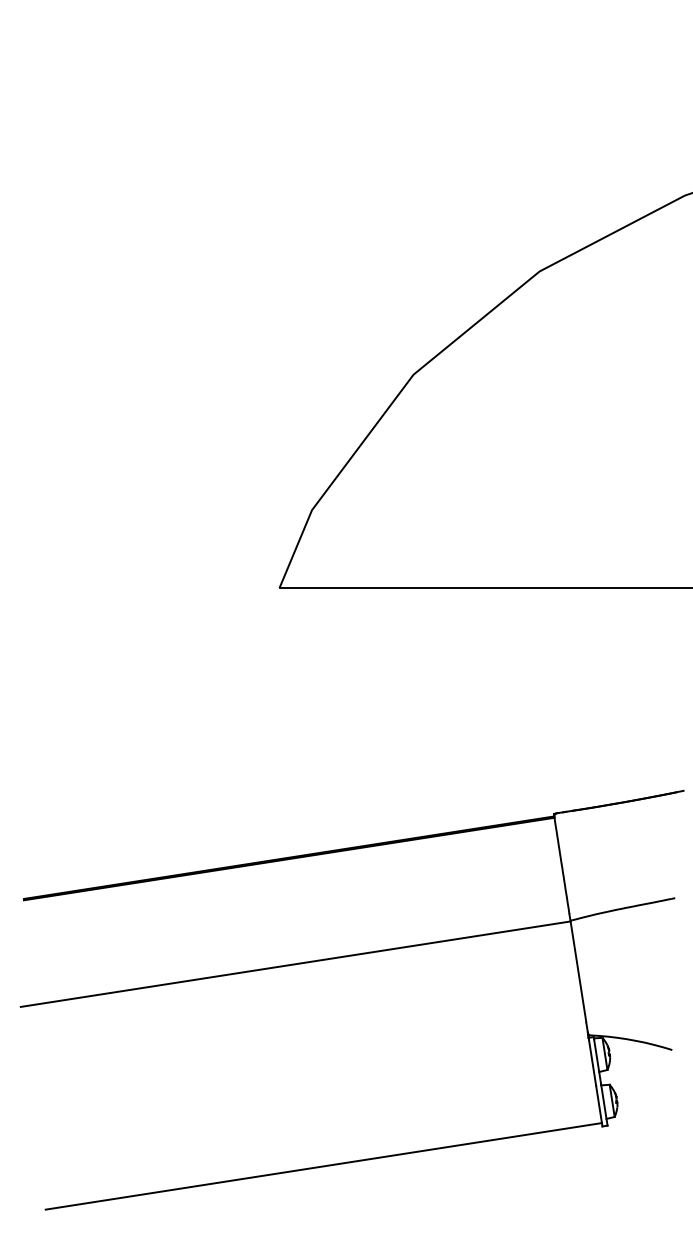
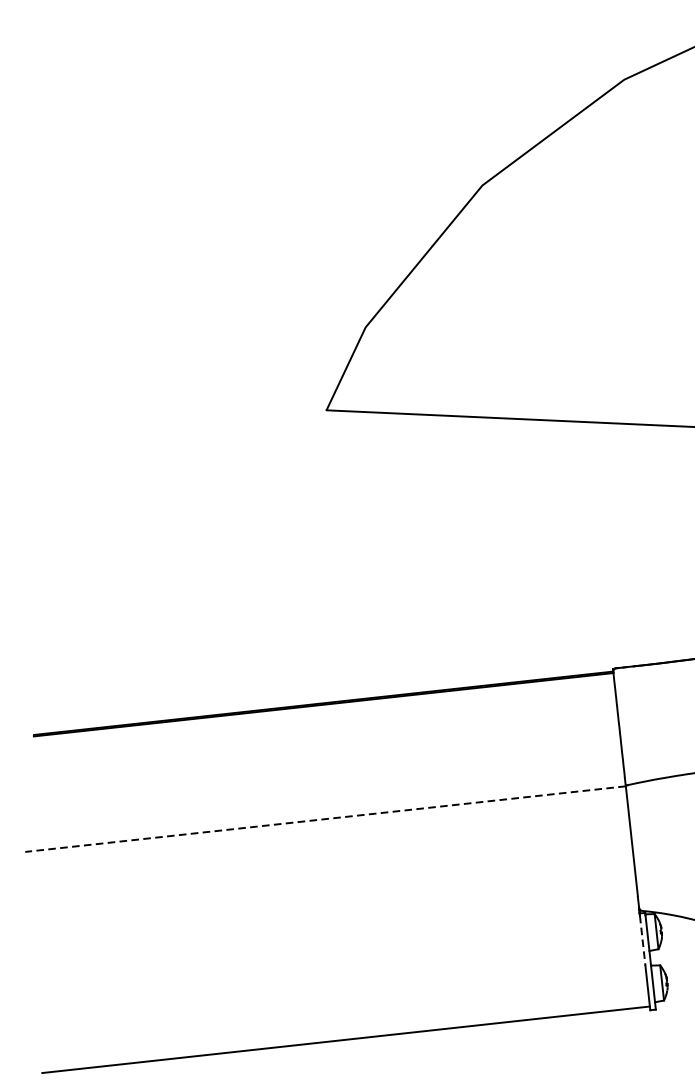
line: (295, 964) -> (325, 819), solid -> dashed
line: (592, 1063) -> (642, 941), solid -> dashed

